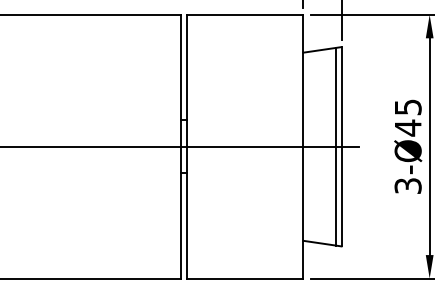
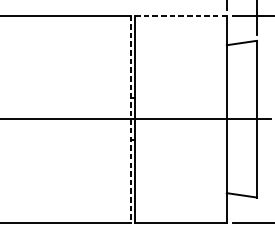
line: (245, 14) -> (181, 15), solid -> dashed
line: (180, 146) -> (130, 118), solid -> dashed
line: (335, 146) -> (252, 118), removed

